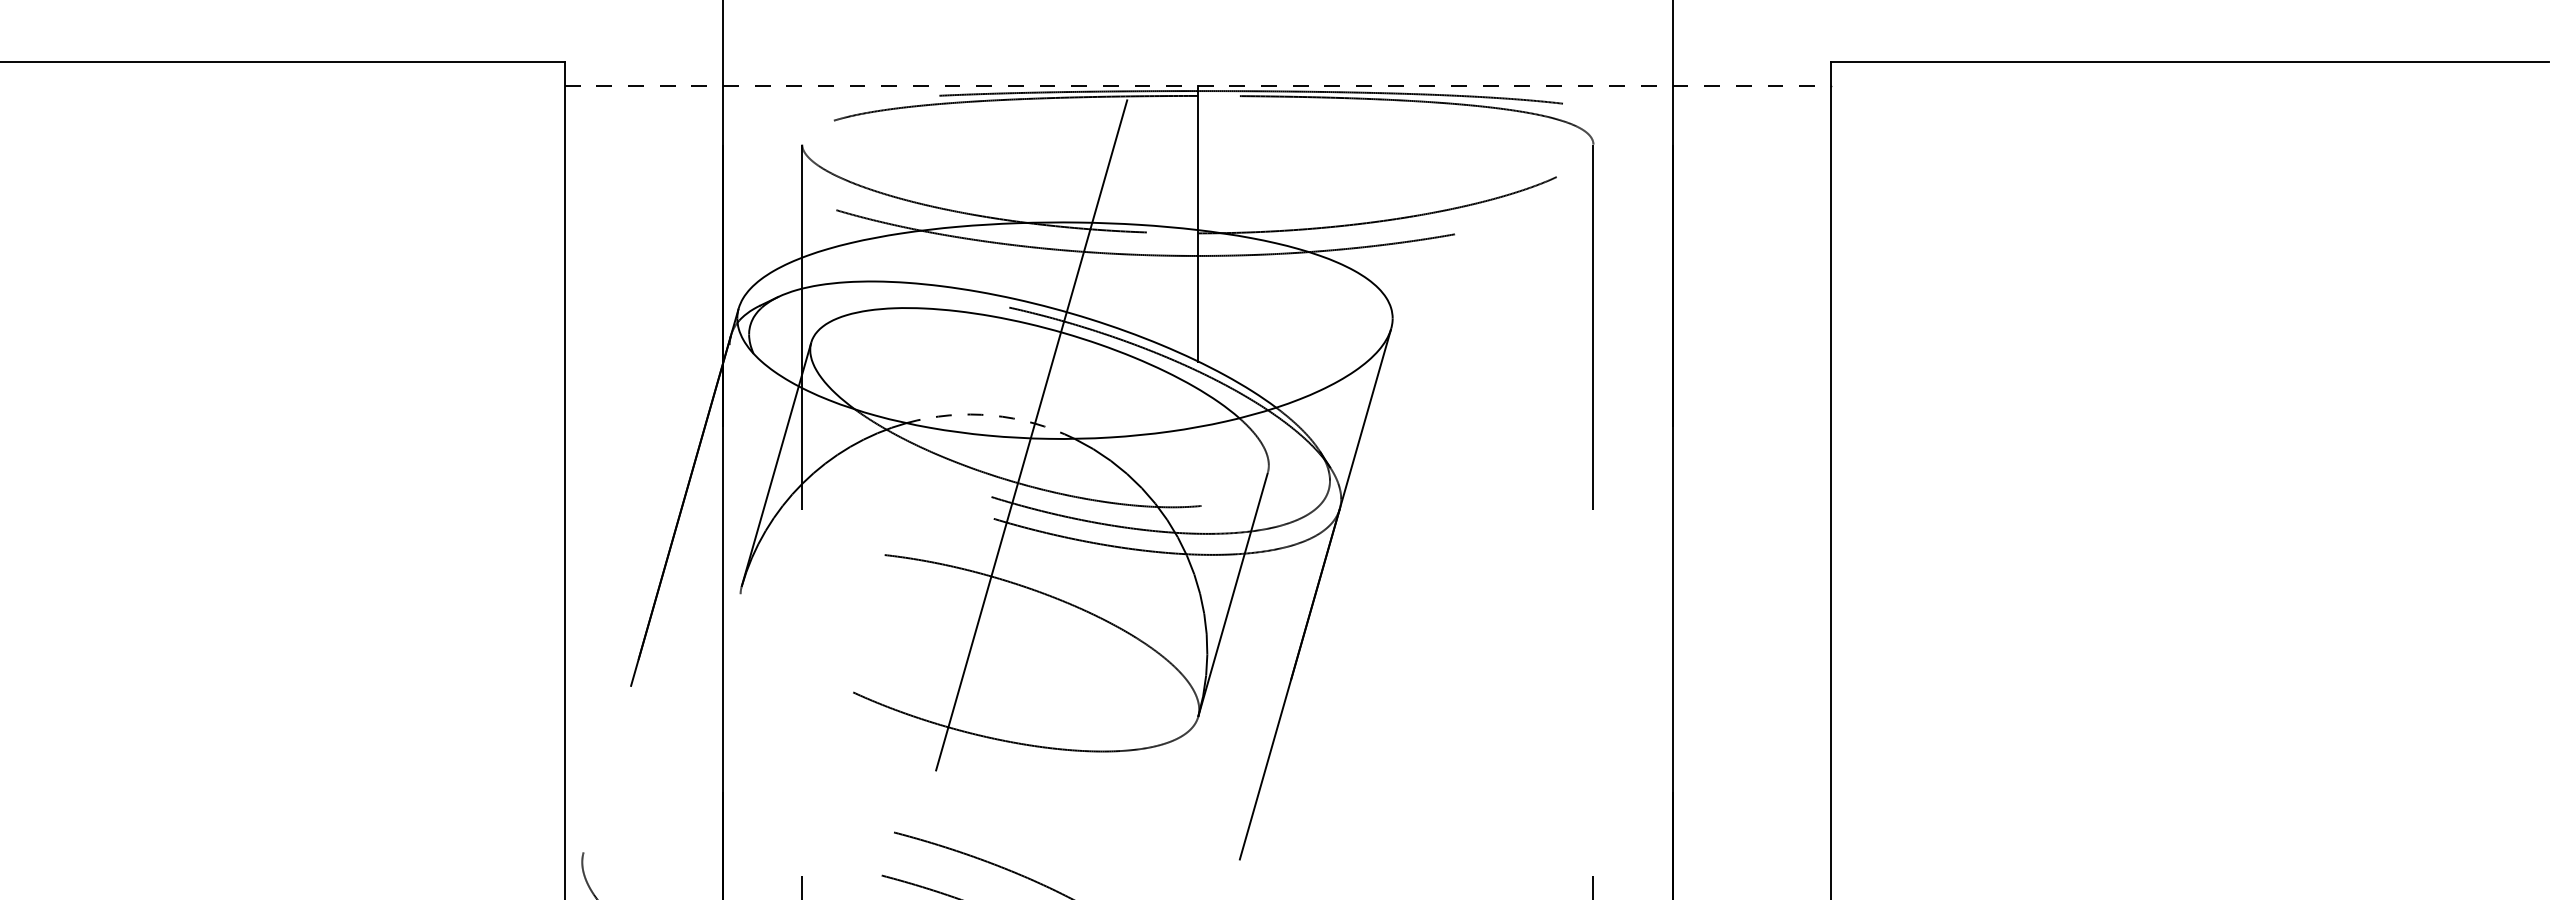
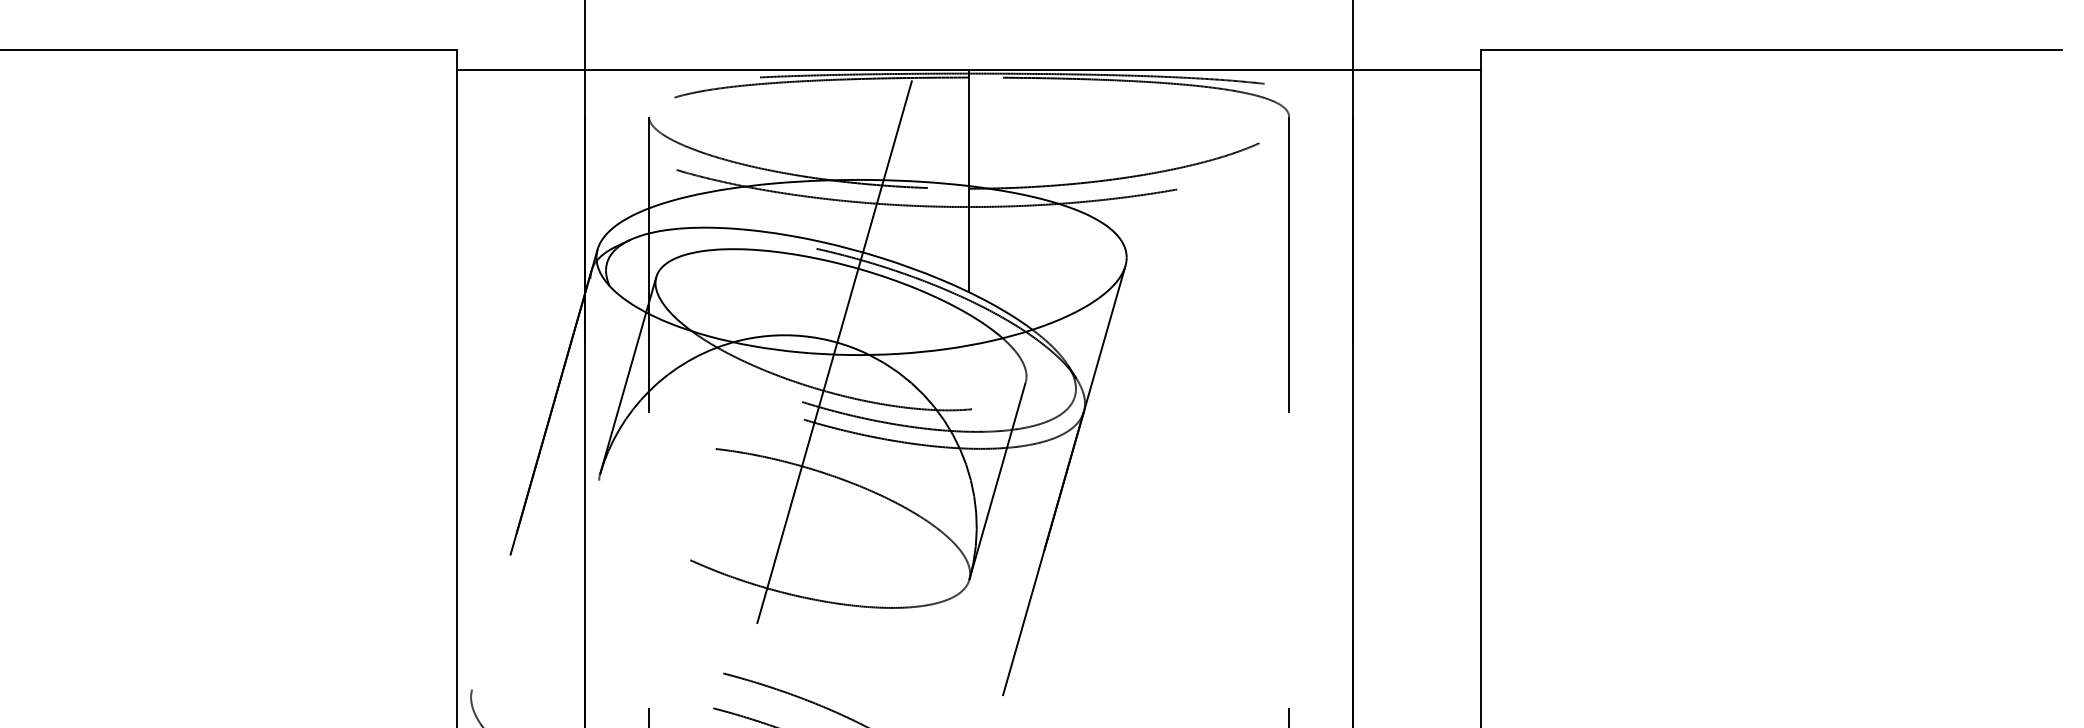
line: (1198, 86) -> (969, 69), dashed -> solid
arc: (991, 415) -> (802, 336), dashed -> solid

